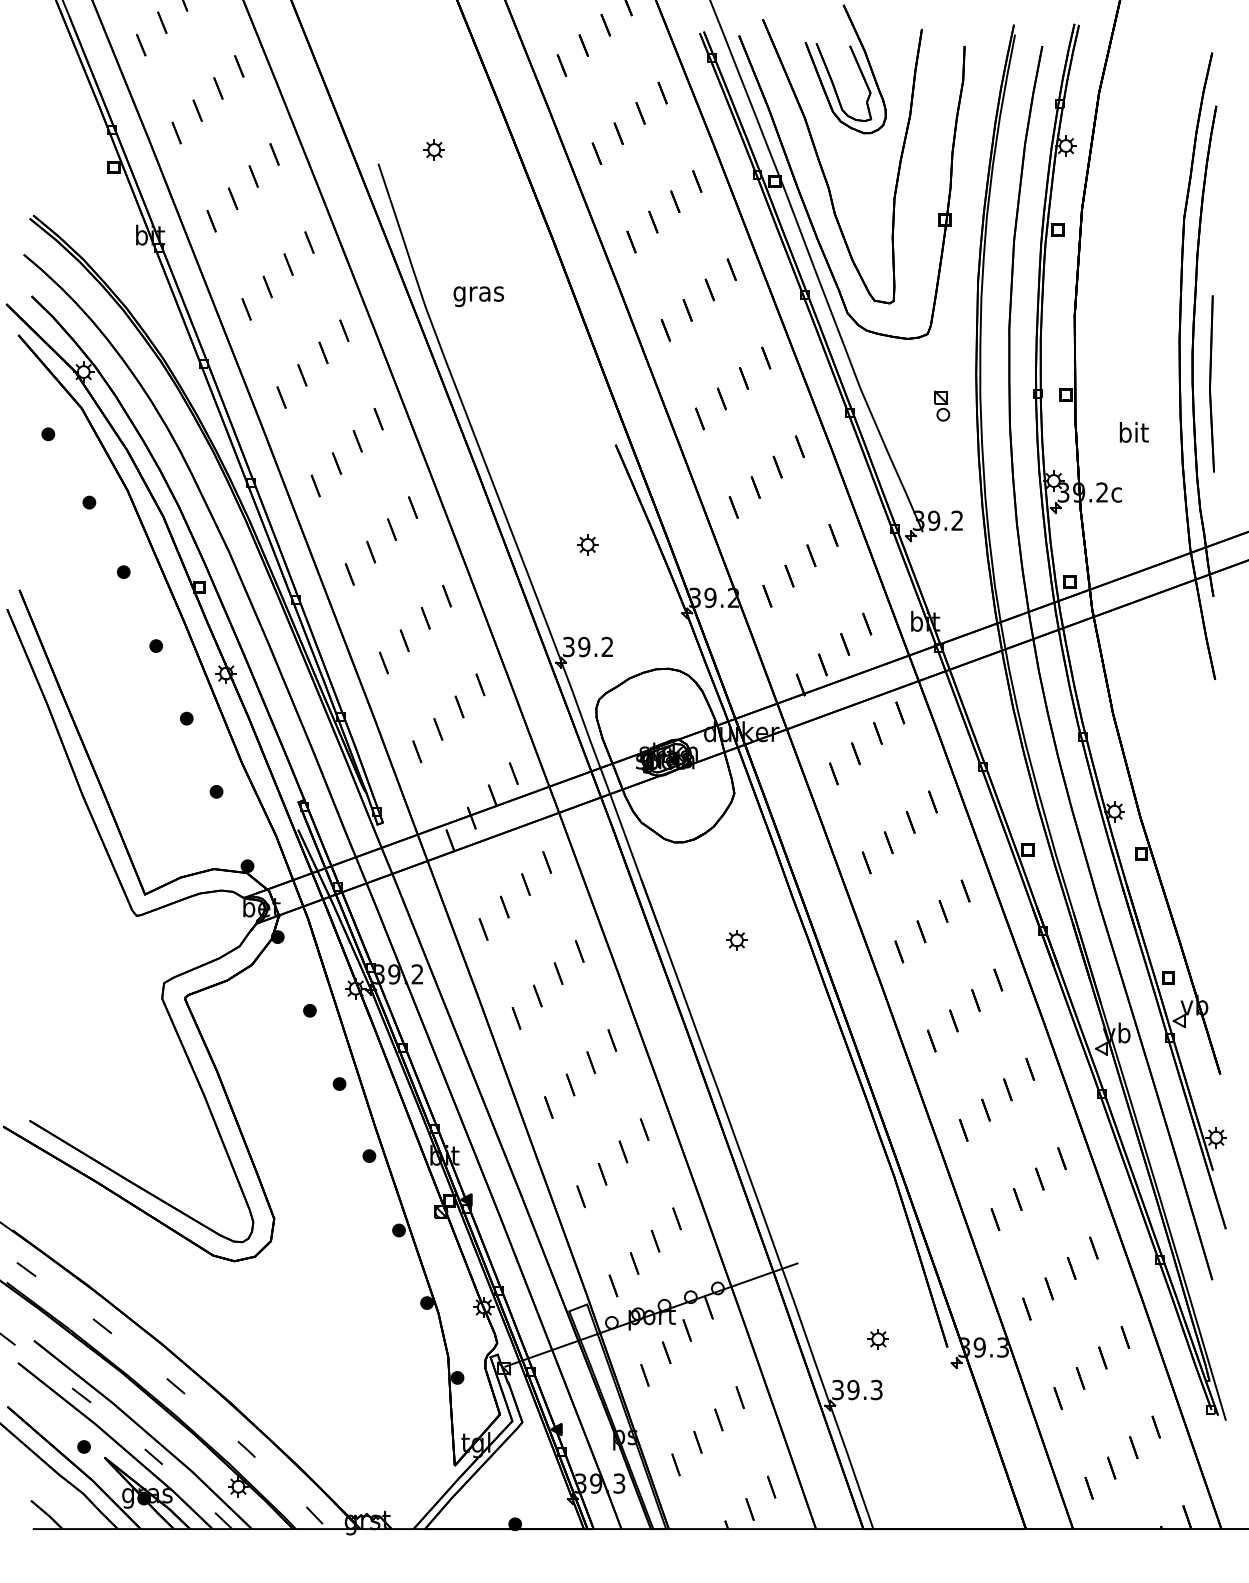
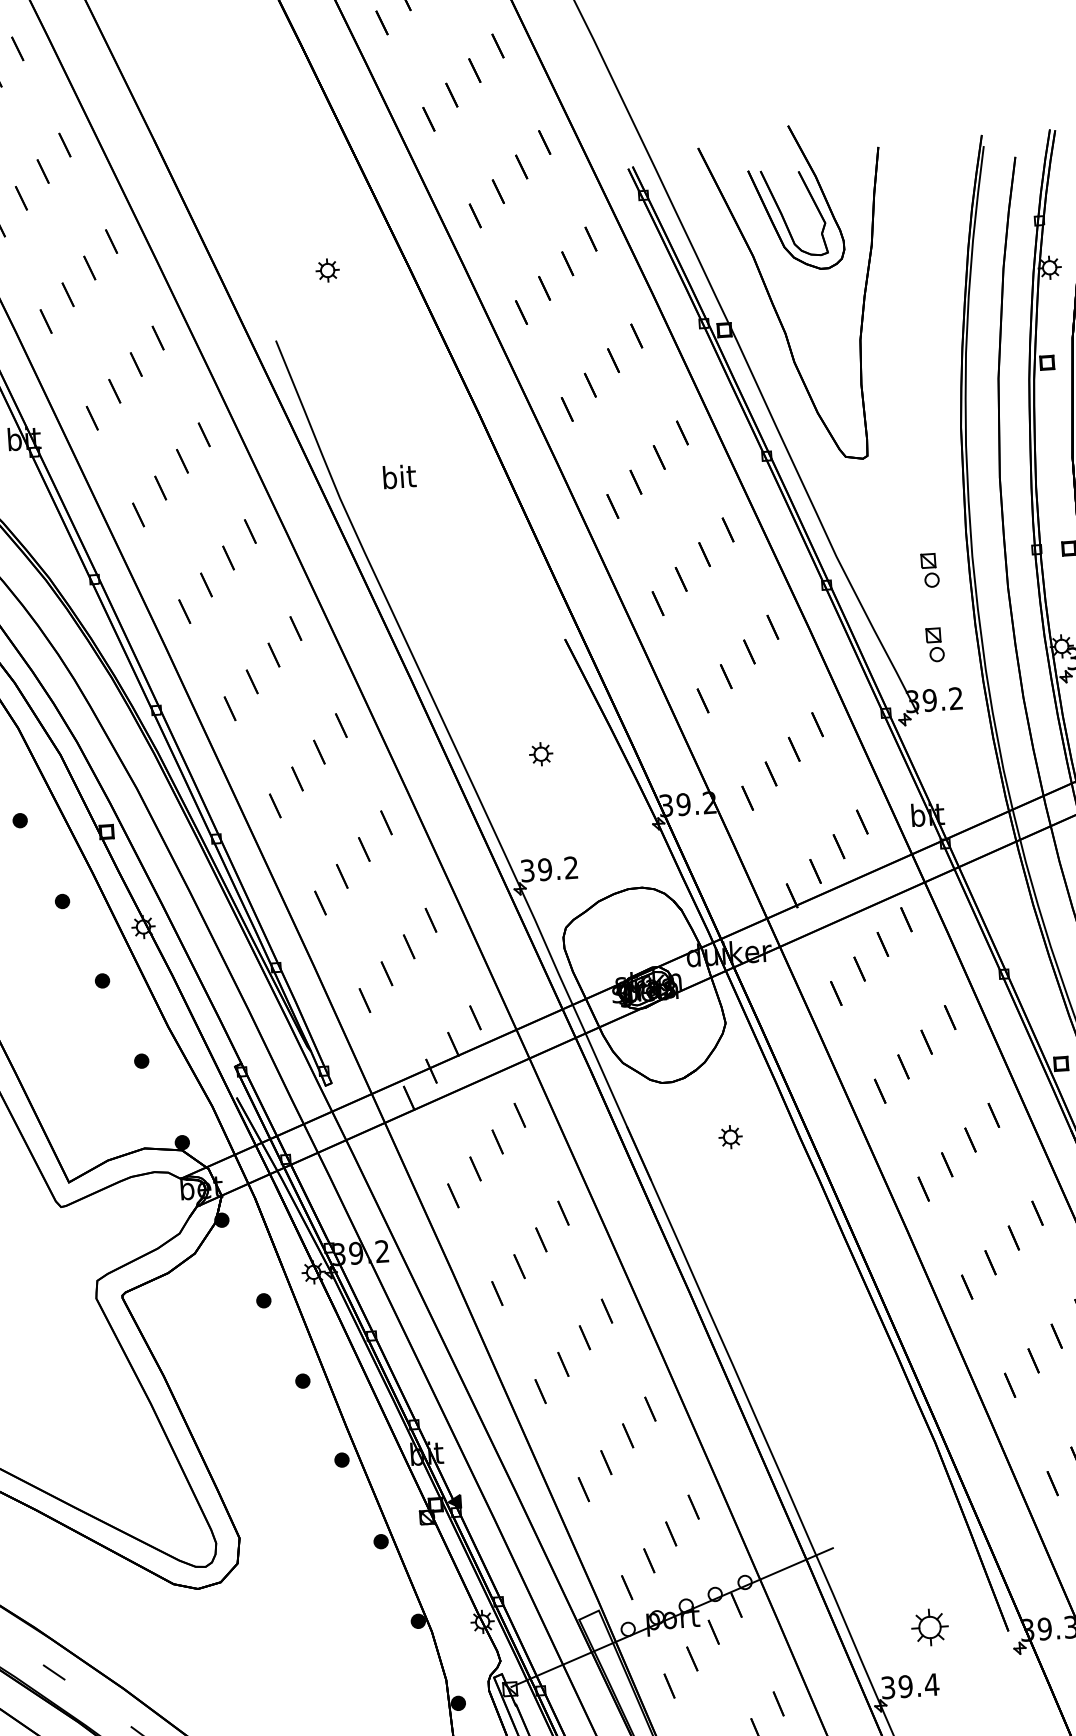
part: (433, 149) -> (326, 270), moved
part: (805, 204) -> (760, 353), removed
text: (478, 294) -> (398, 480), gras -> bit
part: (942, 471) -> (935, 644), added
part: (736, 940) -> (730, 1137), moved
part: (877, 1339) -> (928, 1627), size x1.6
text: (876, 1389) -> (931, 1684), 39.3 -> 39.4

